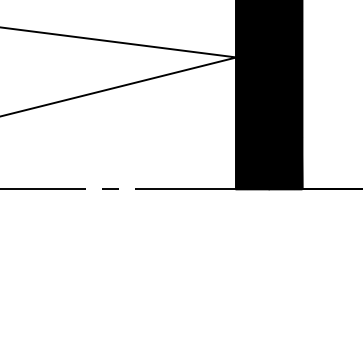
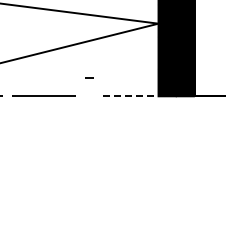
line: (111, 187) -> (89, 77), moved
line: (192, 189) -> (134, 96), solid -> dashed

